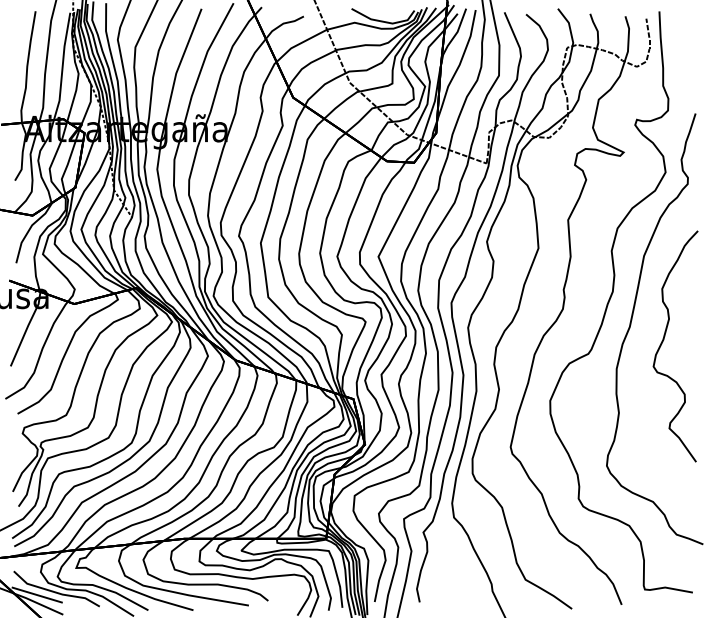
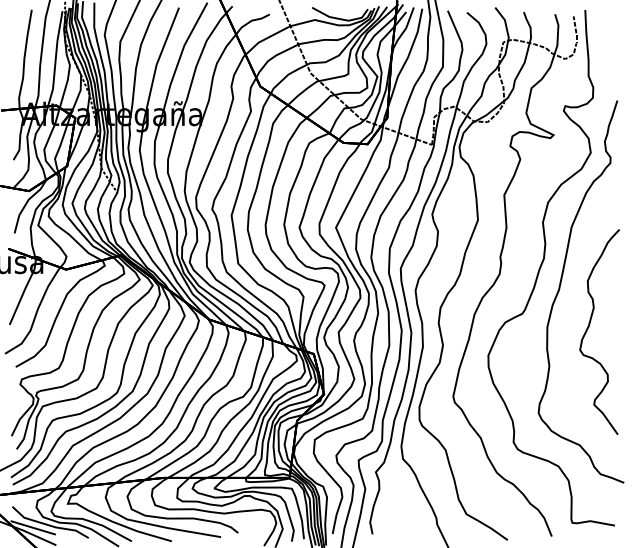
curve: (663, 342) -> (588, 328), moved

